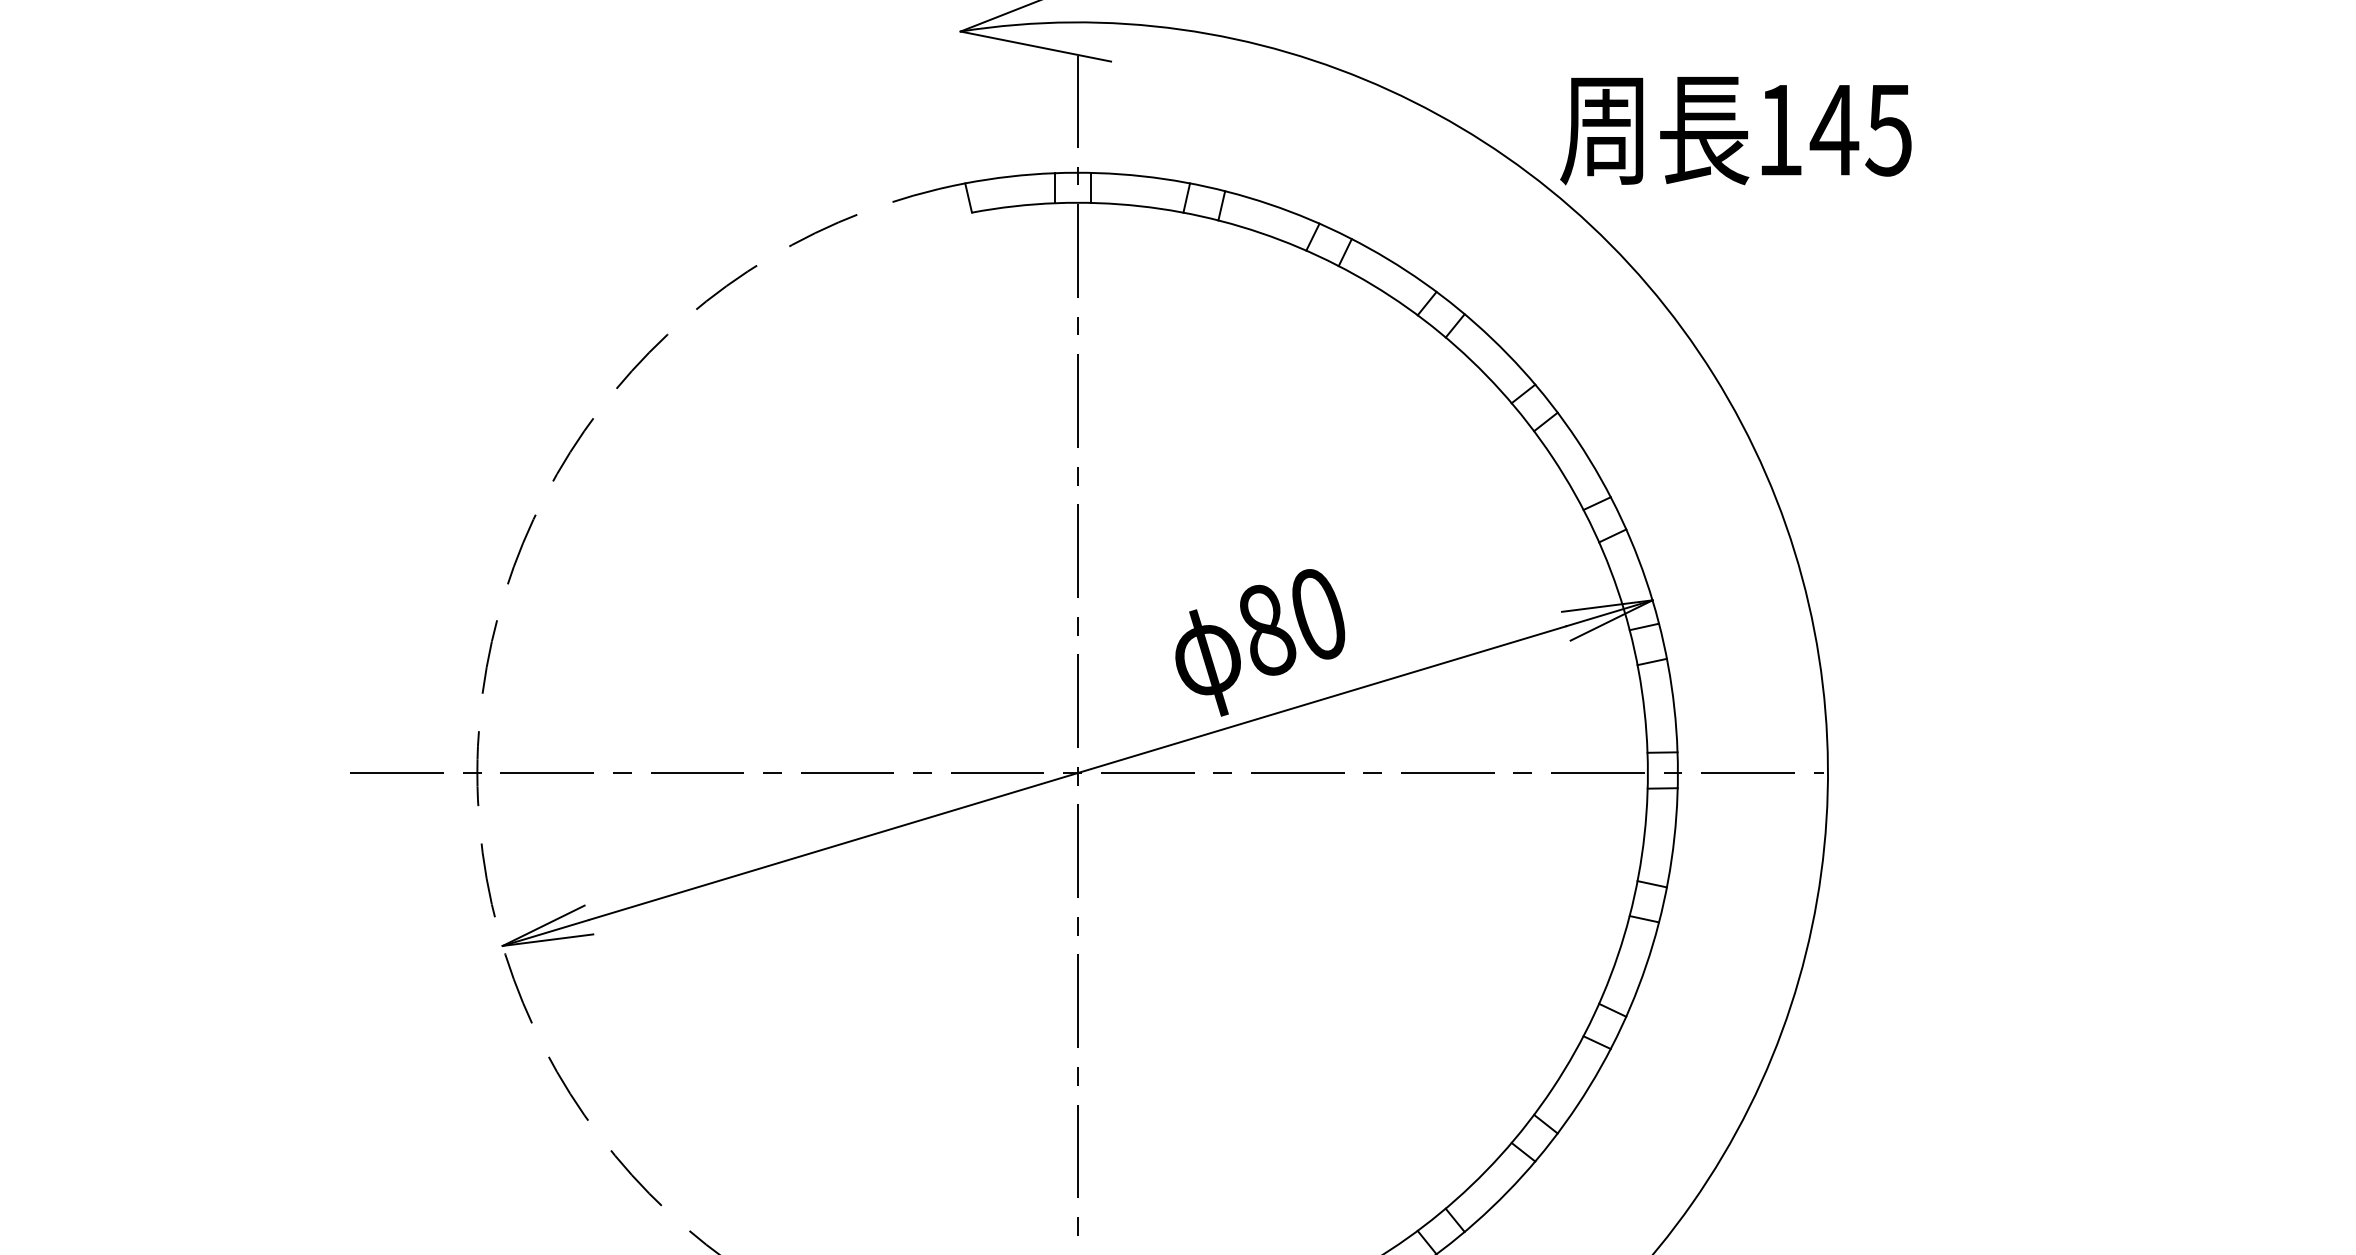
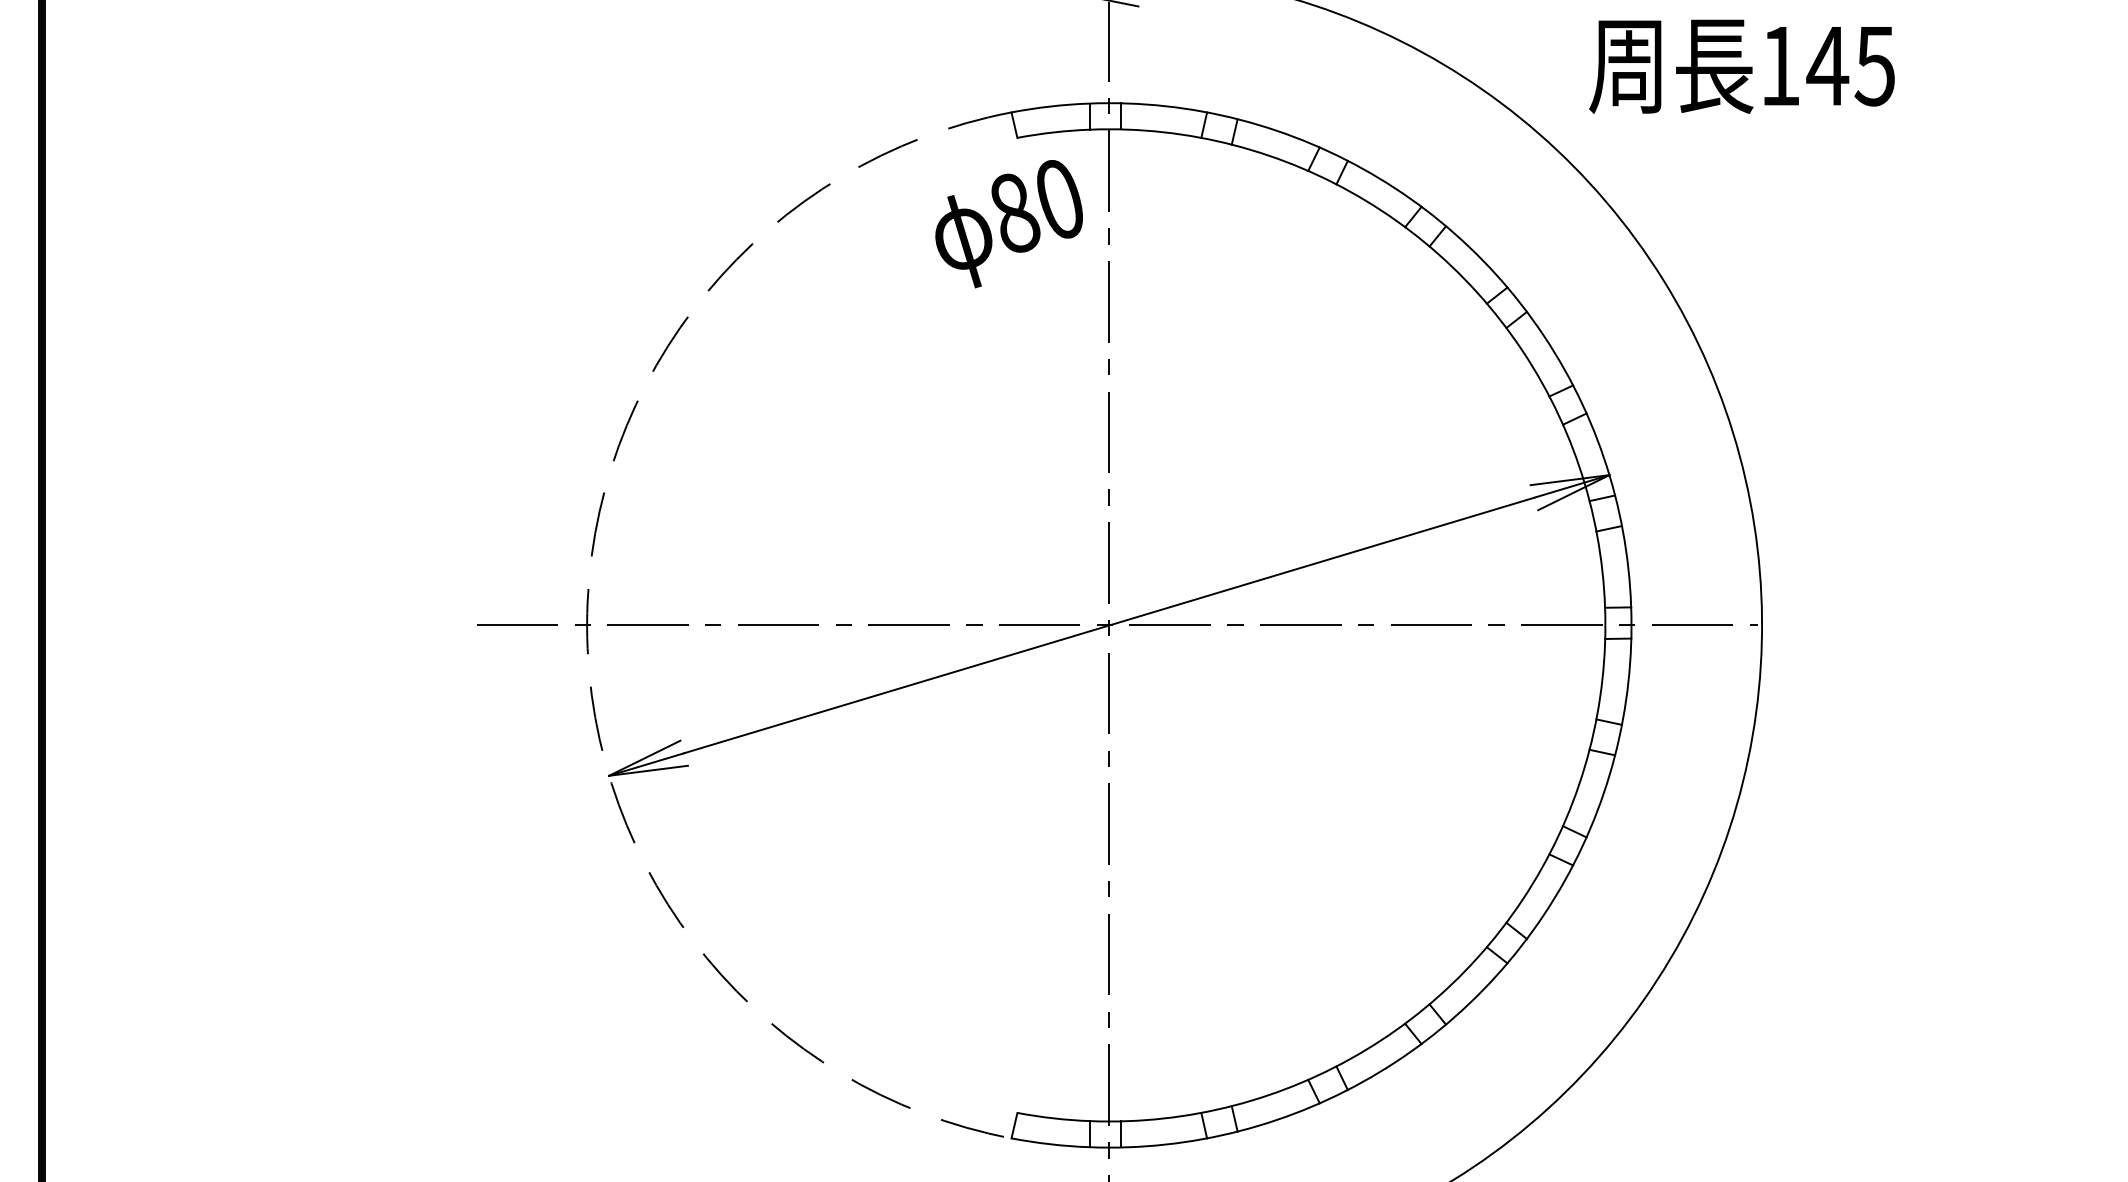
text: (1735, 130) -> (1741, 66), moved
text: (1259, 643) -> (1008, 224), moved

